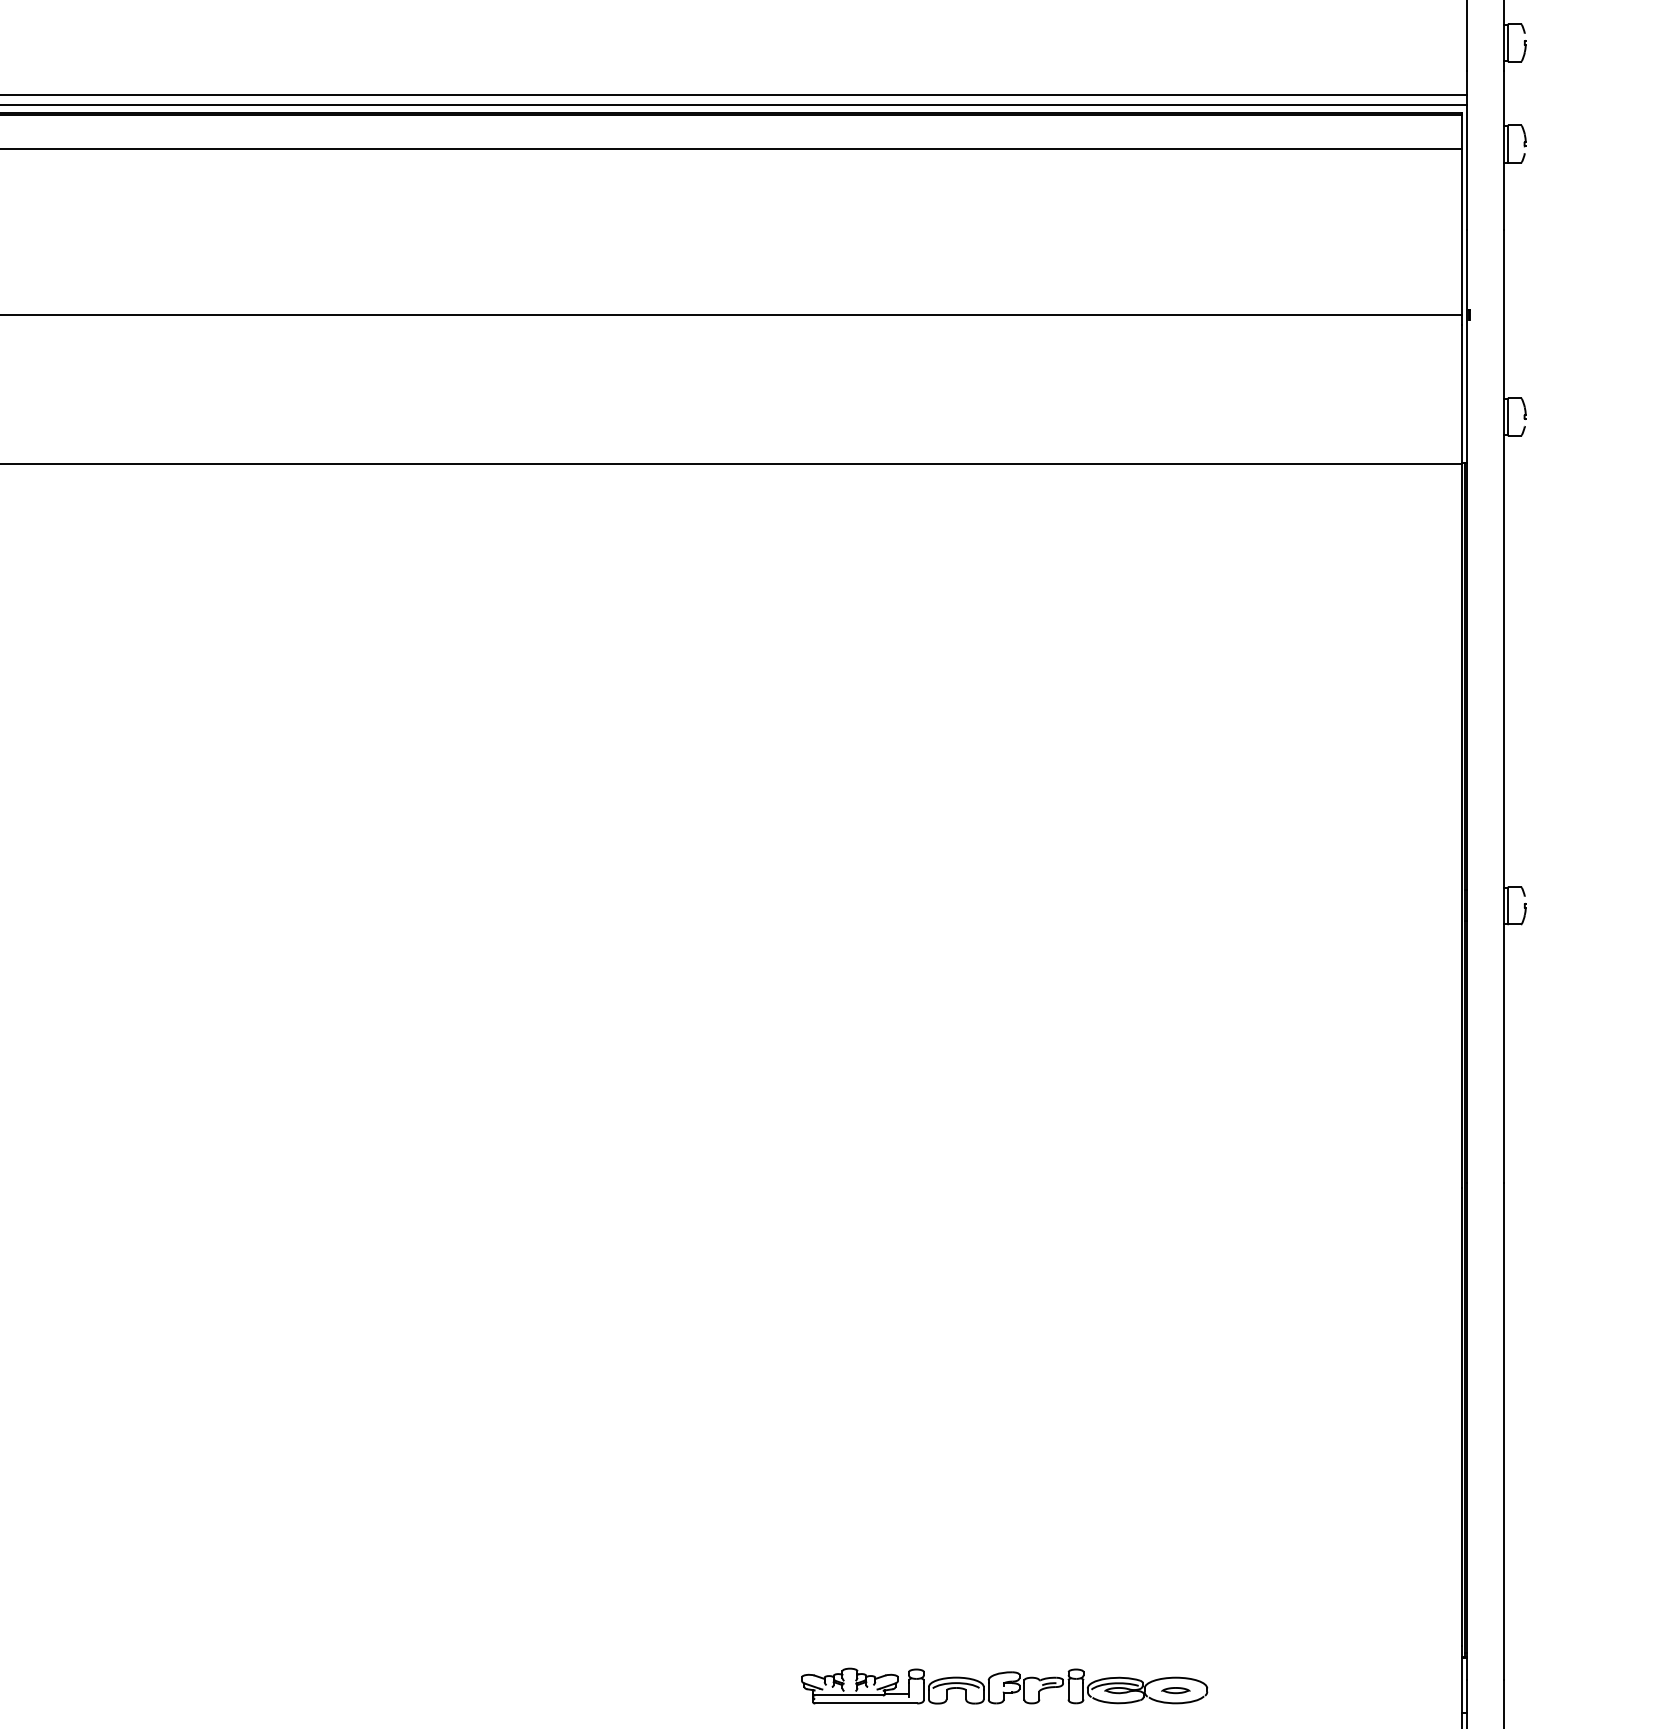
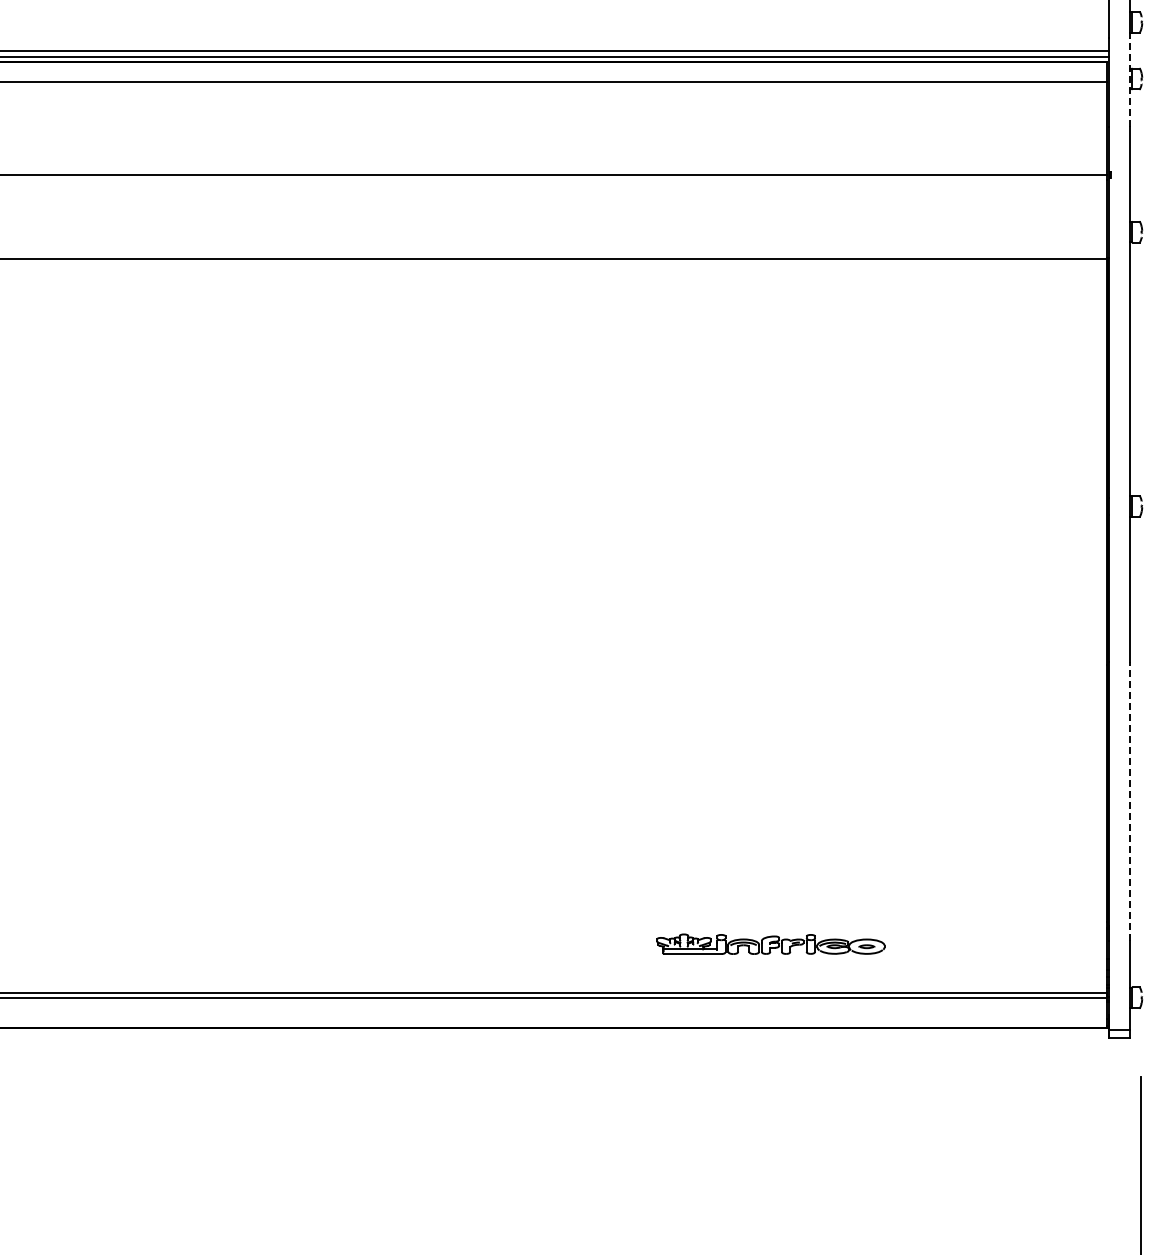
line: (1504, 150) -> (1130, 82), solid -> dashed
line: (1504, 1431) -> (1130, 801), solid -> dashed
part: (1004, 1684) -> (770, 943), moved

